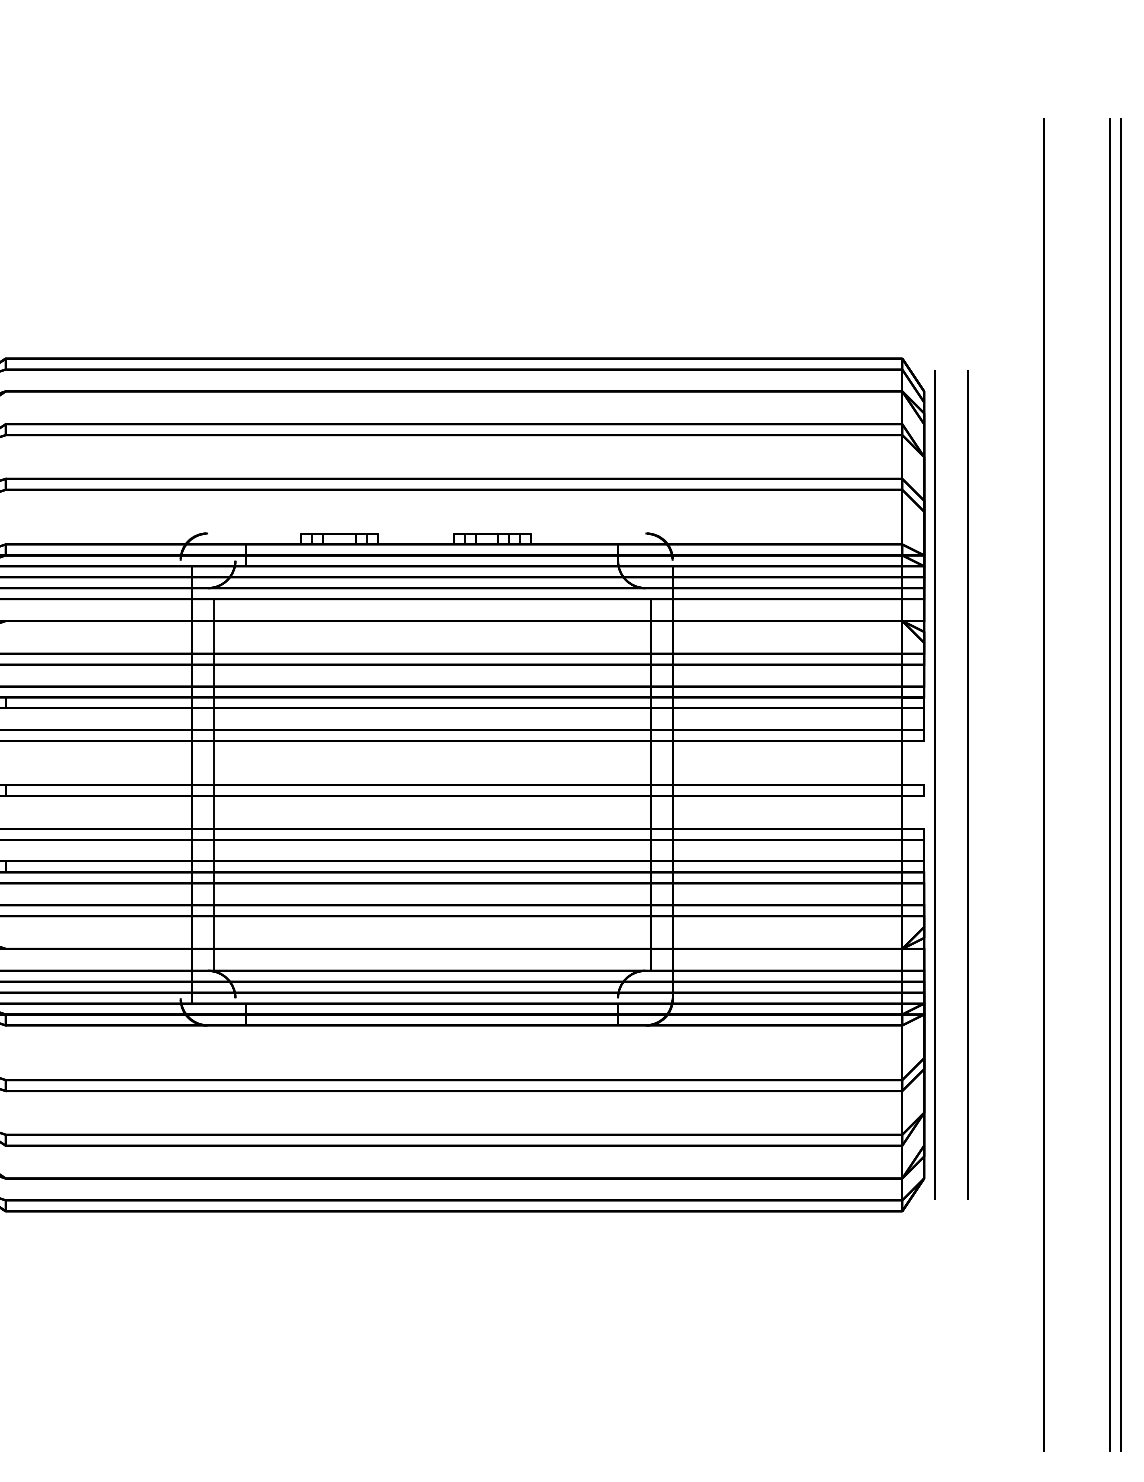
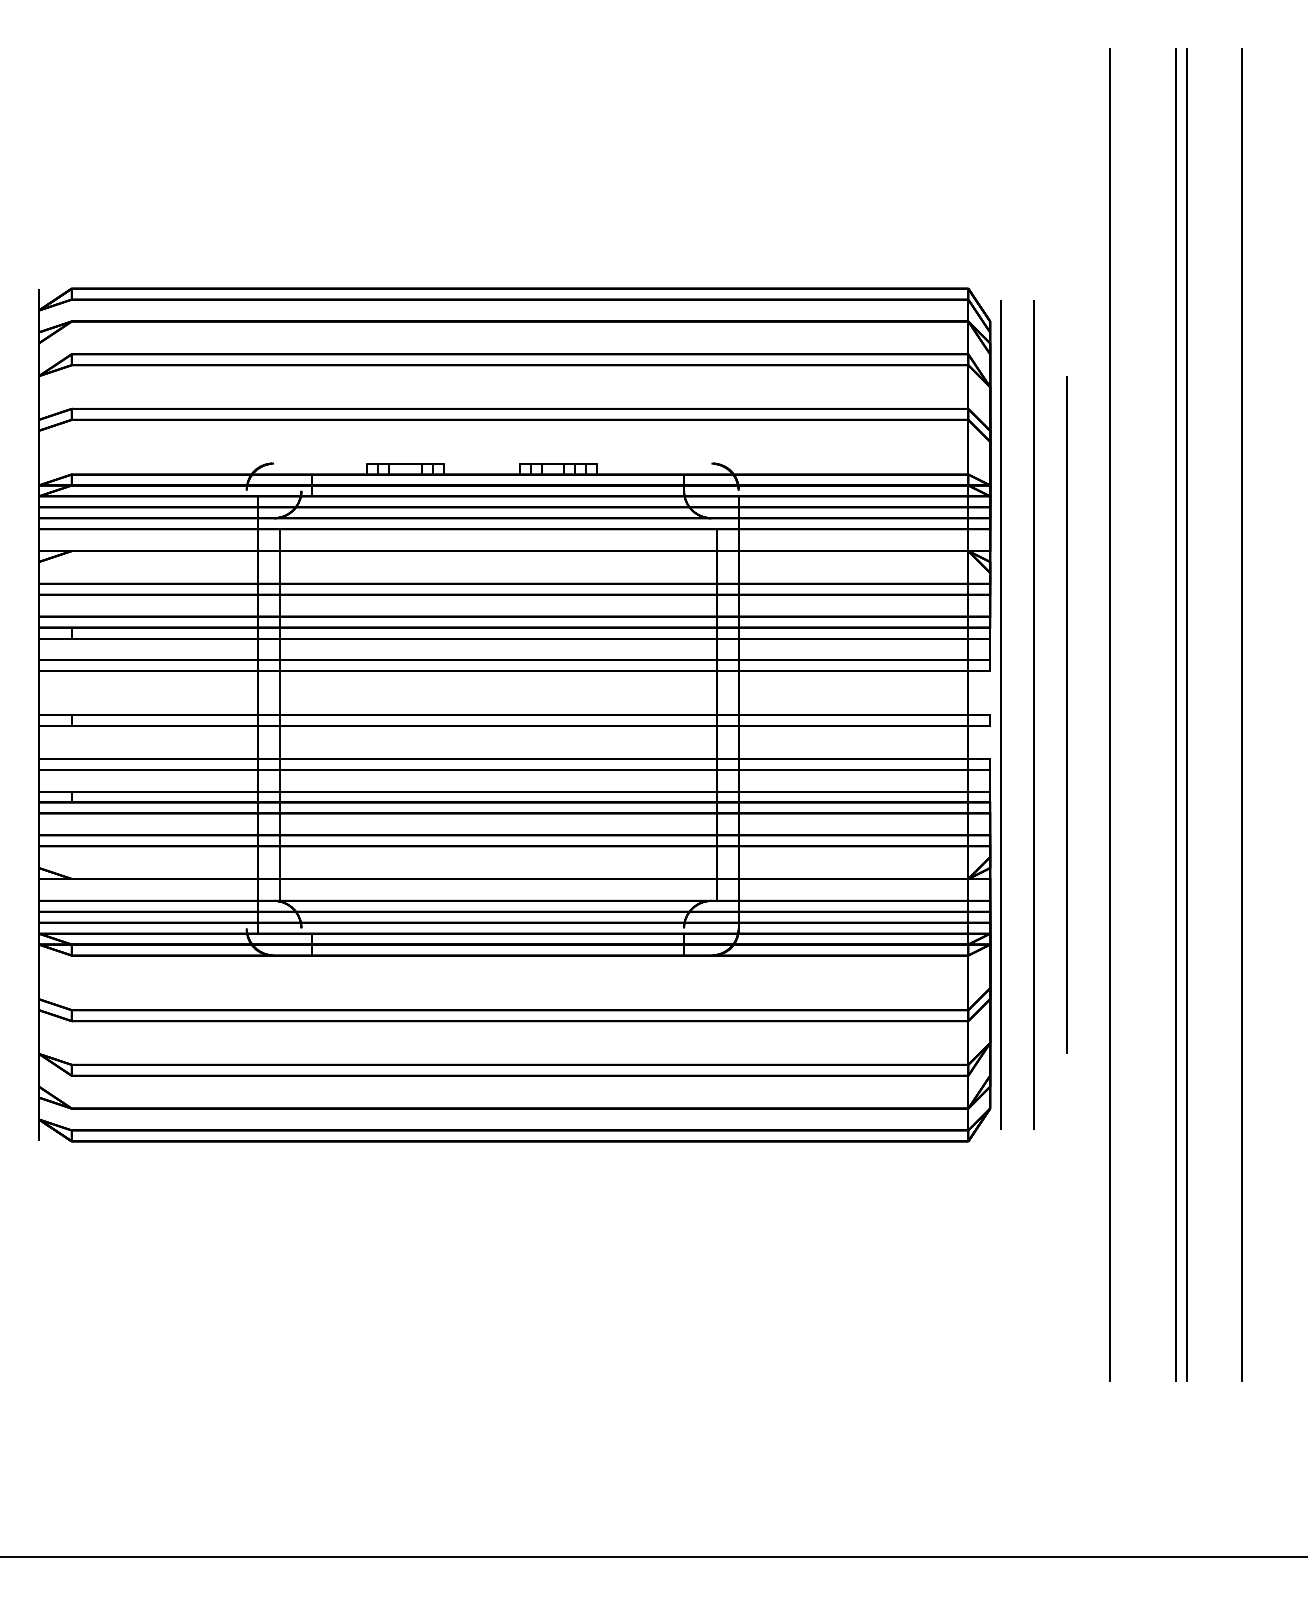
line: (1000, 784) -> (1066, 714), added

